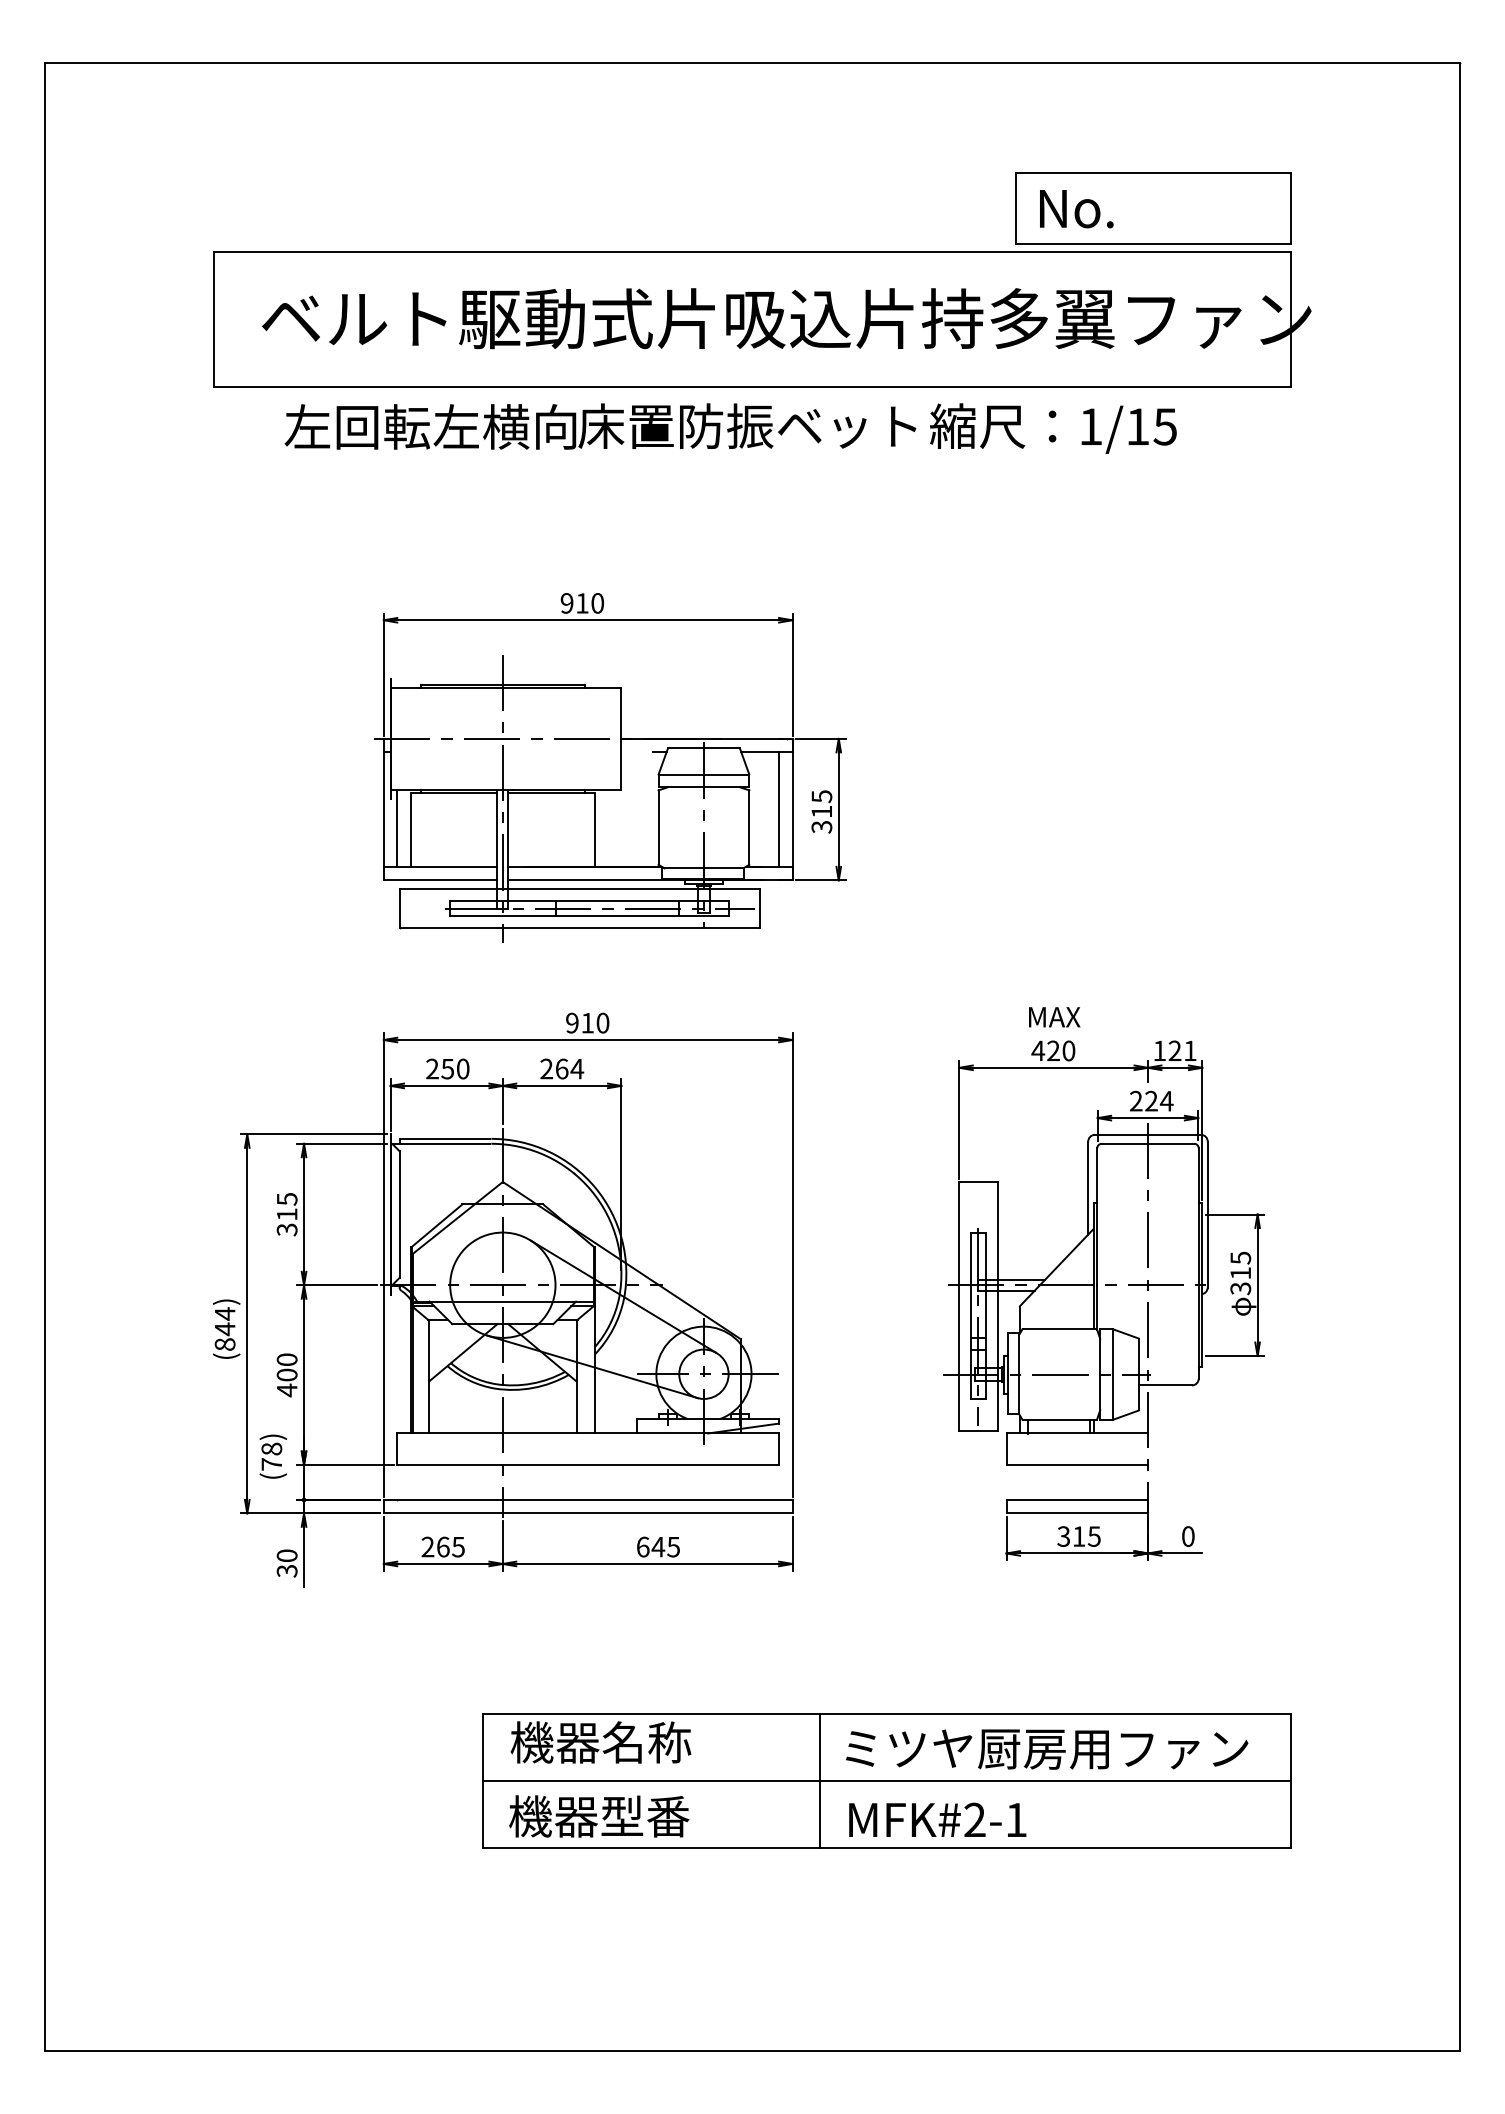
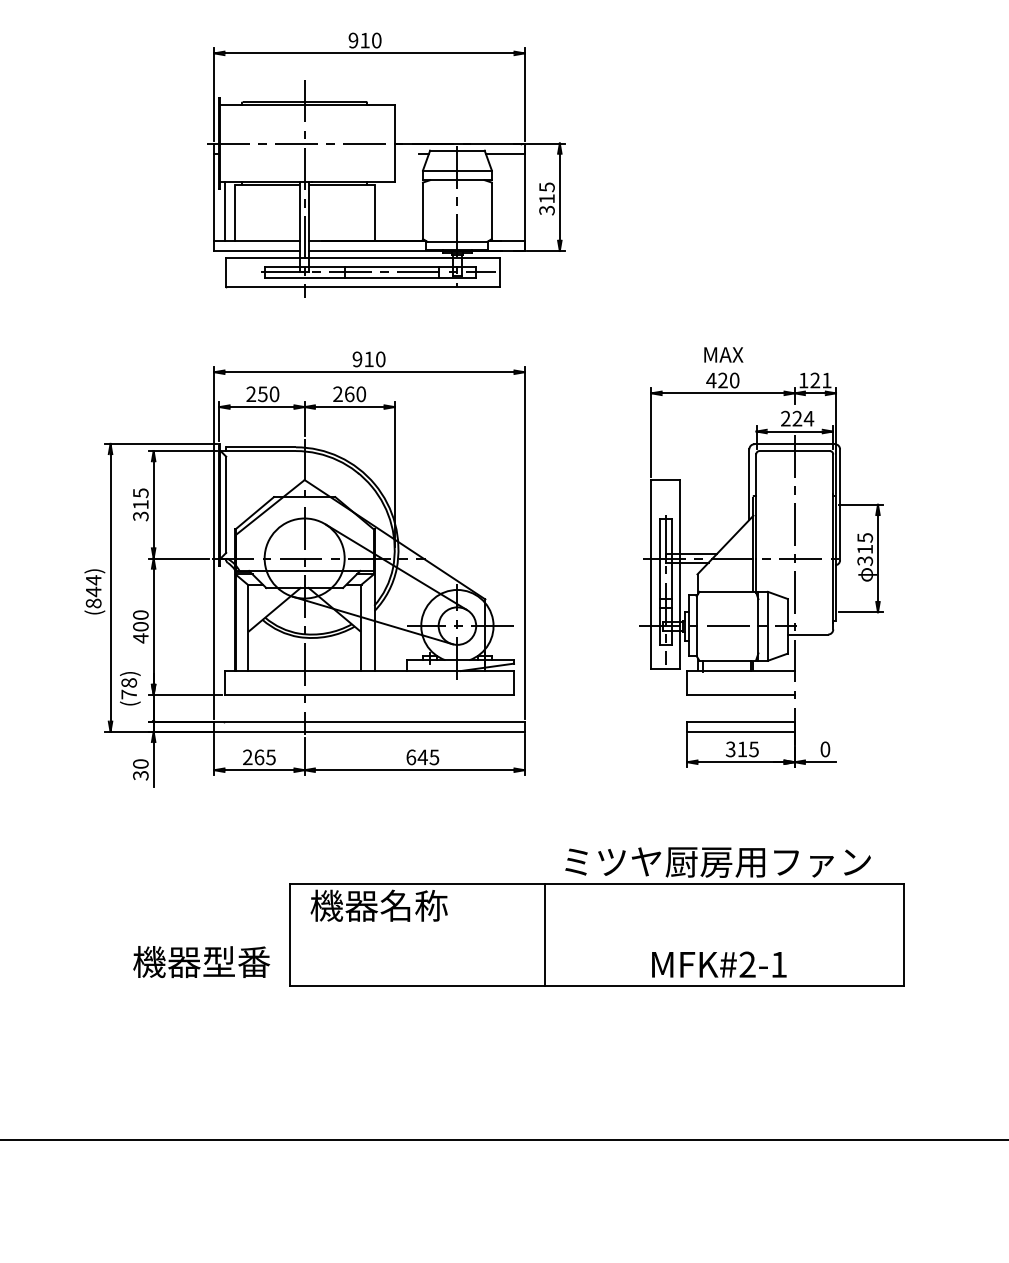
line: (779, 809) -> (514, 197), removed
text: (577, 1068) -> (361, 393), 264 -> 260
text: (1047, 1749) -> (718, 862), moved
line: (887, 1781) -> (596, 935), removed
text: (599, 1816) -> (201, 962), moved
text: (937, 1819) -> (719, 964), moved

